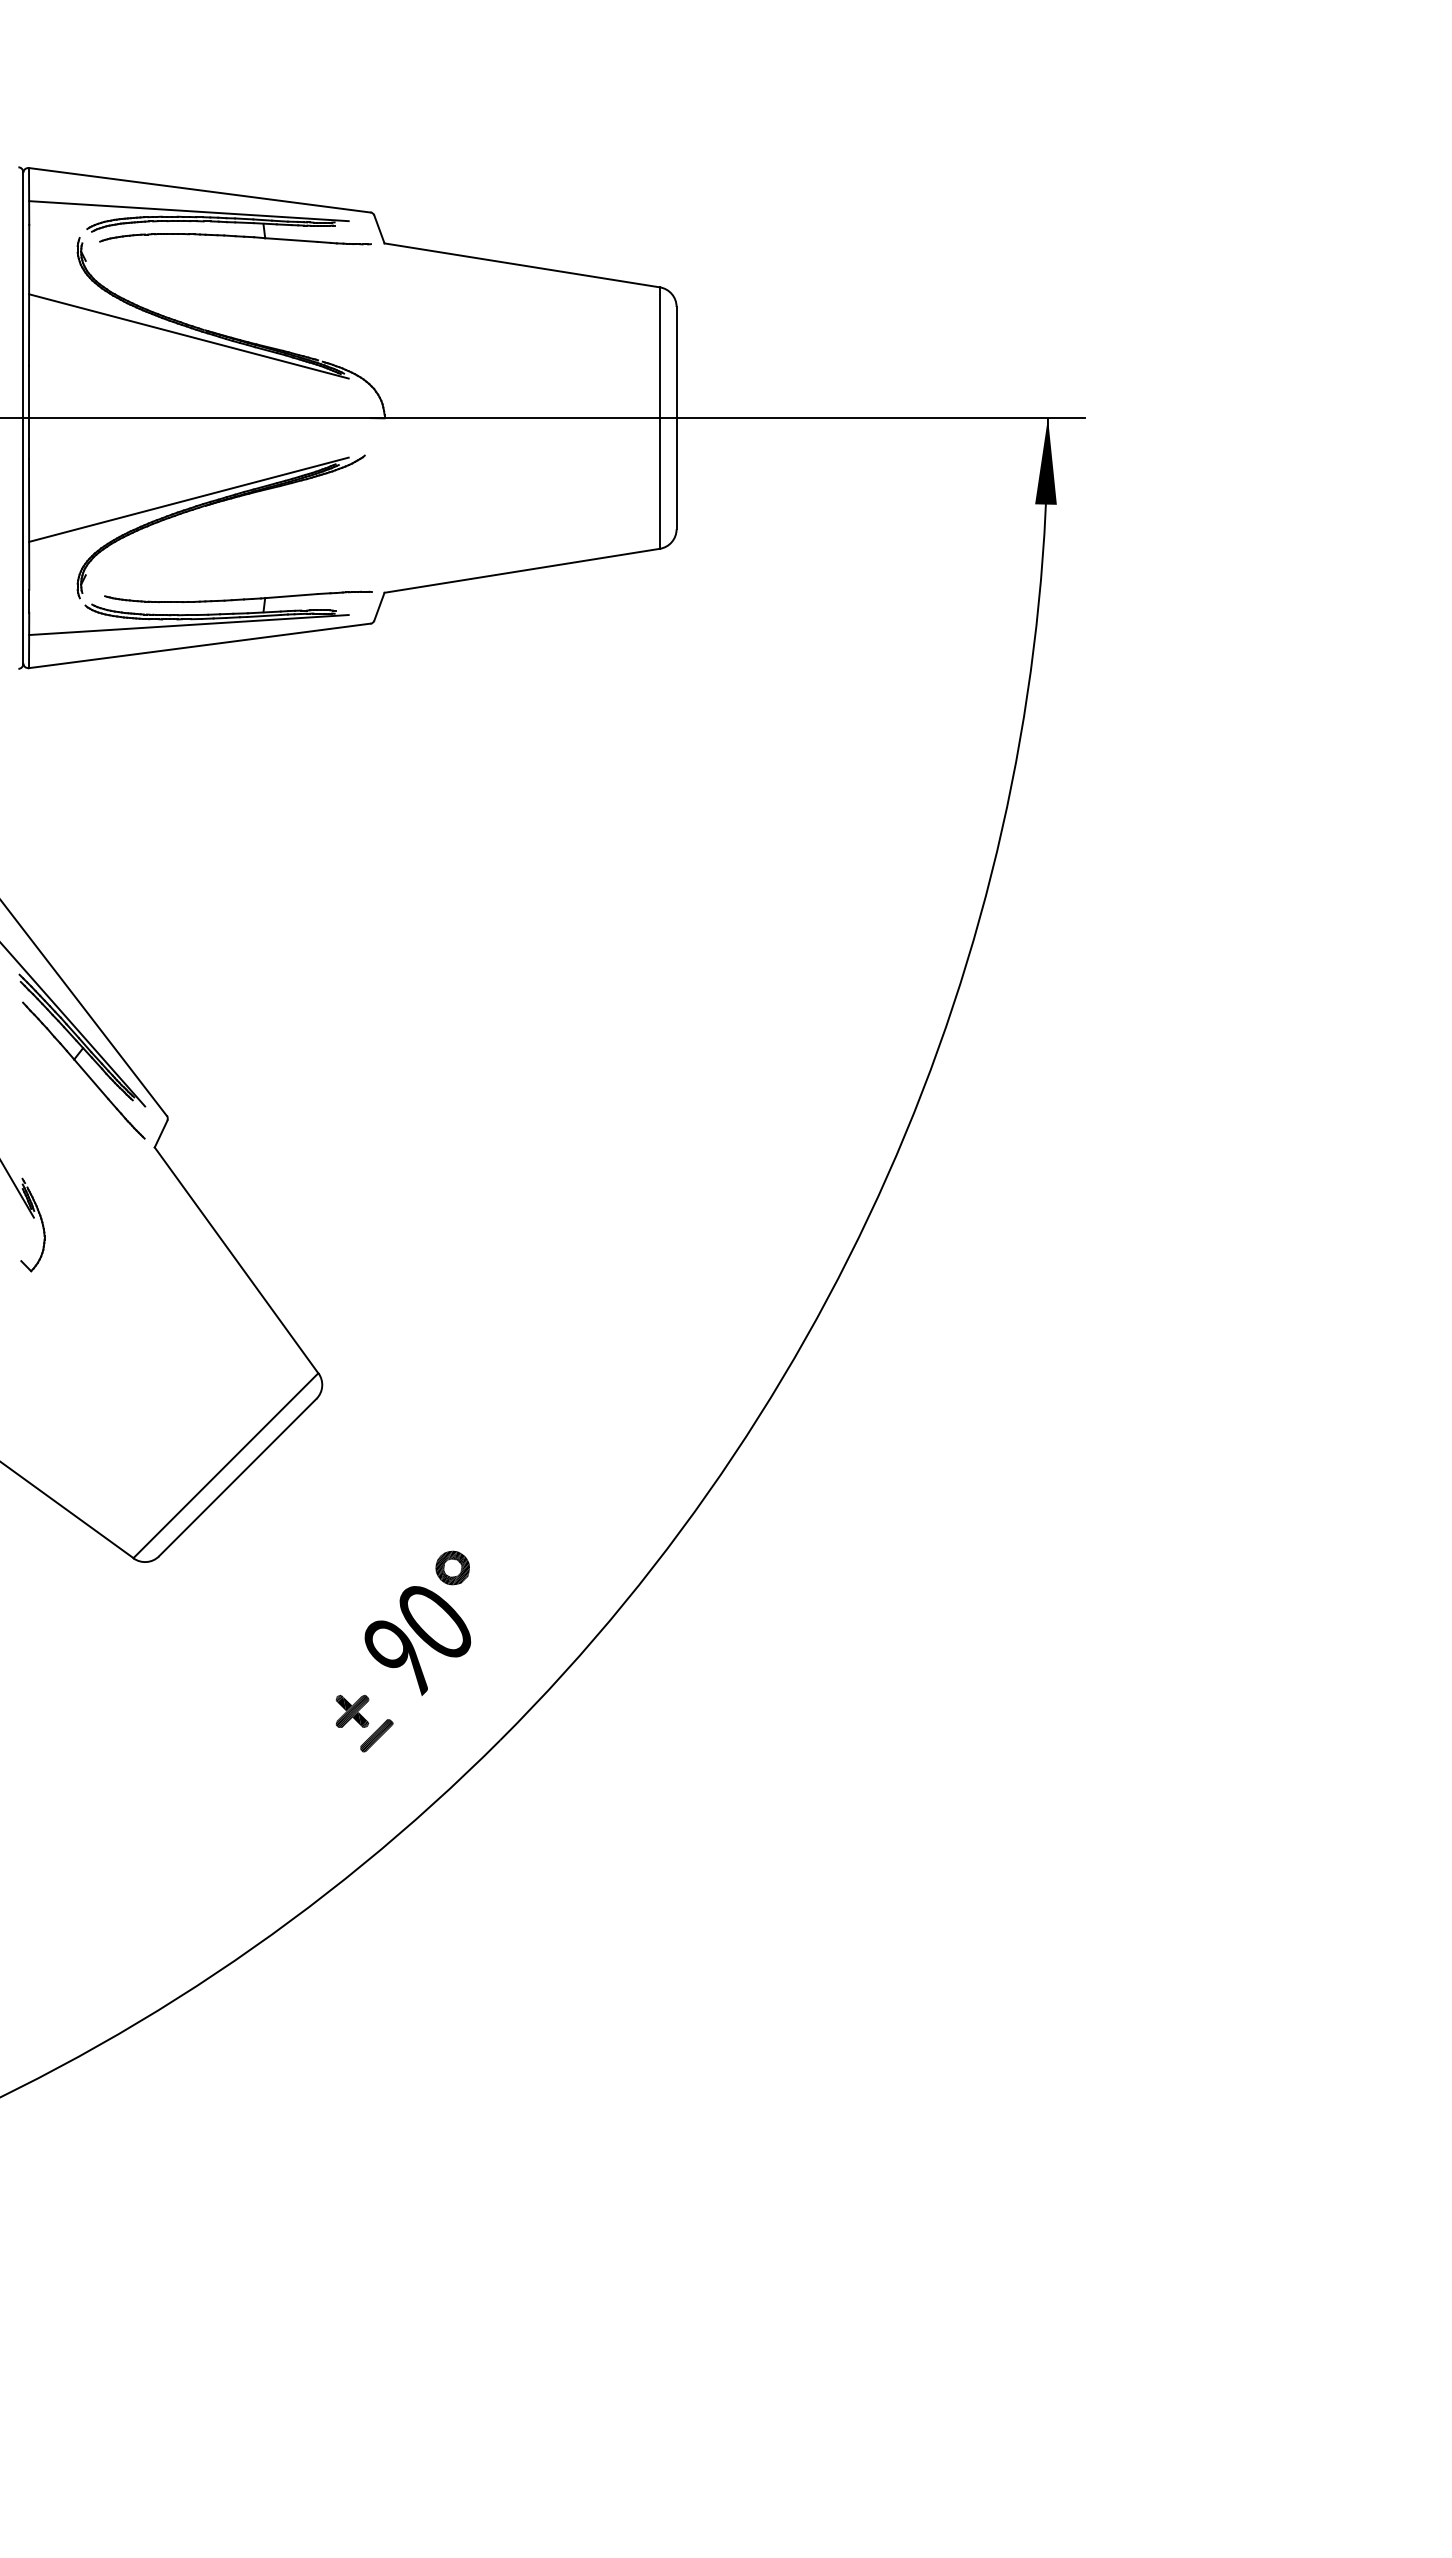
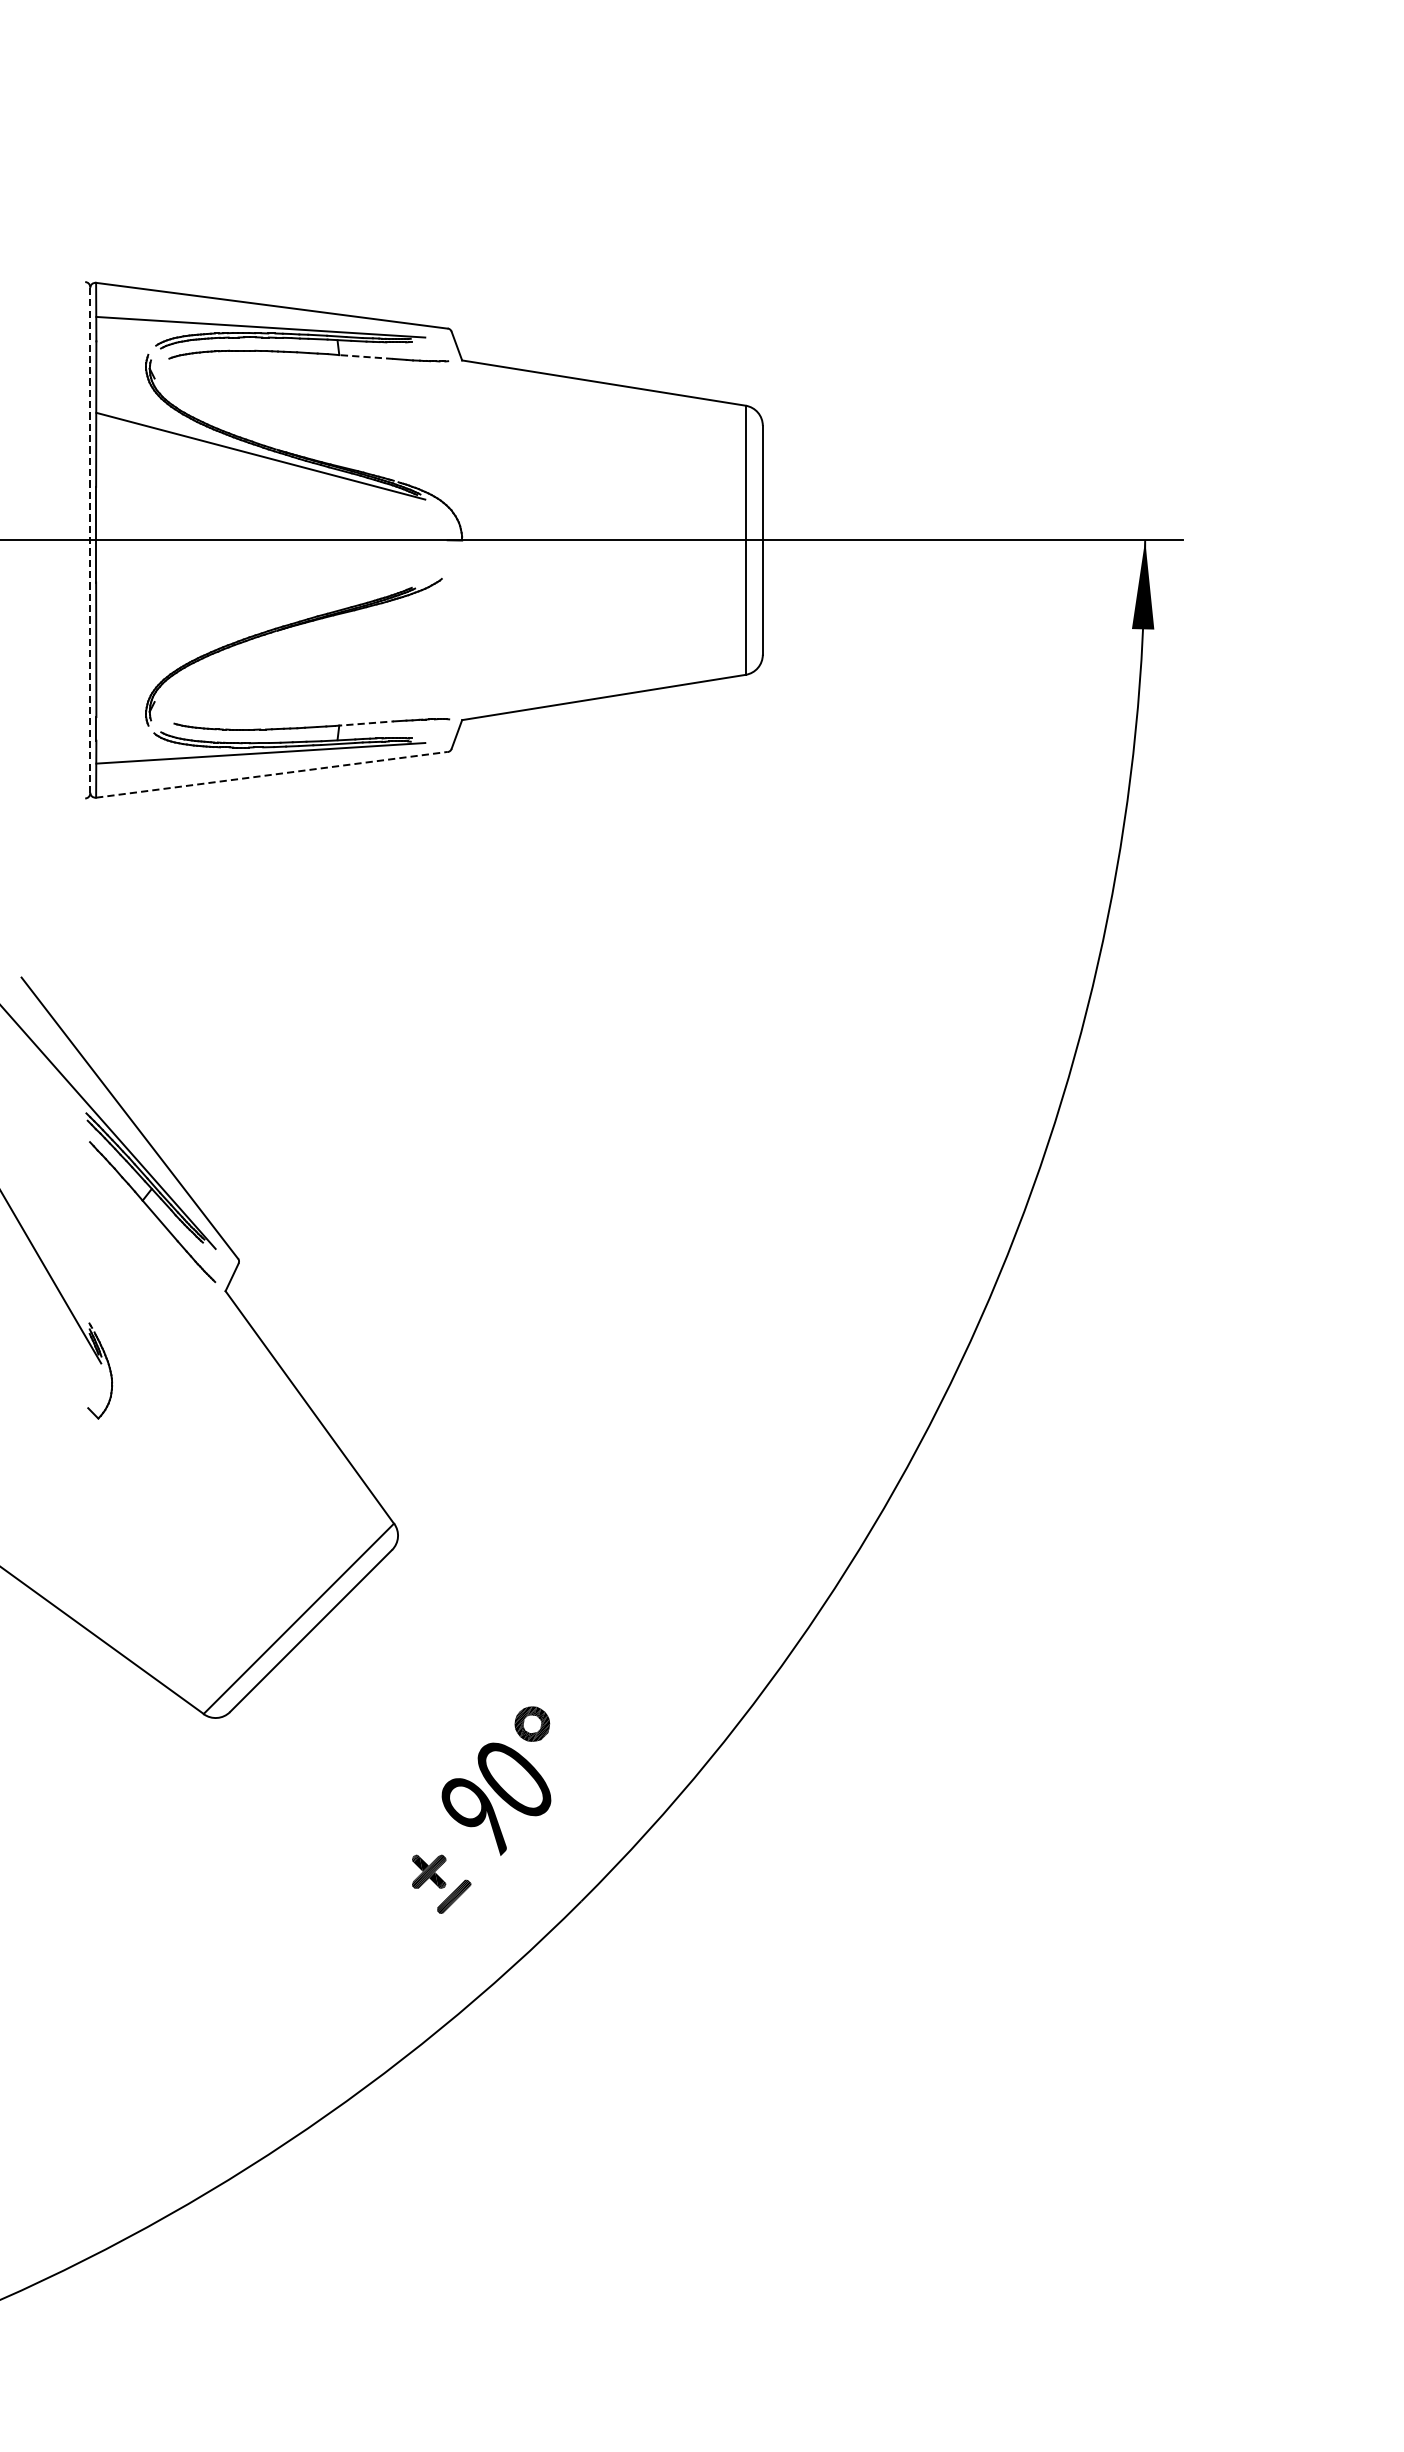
line: (290, 240) -> (365, 357), solid -> dashed
line: (23, 418) -> (90, 540), solid -> dashed
line: (188, 499) -> (260, 624), removed
line: (289, 596) -> (364, 723), solid -> dashed
line: (200, 645) -> (272, 774), solid -> dashed

